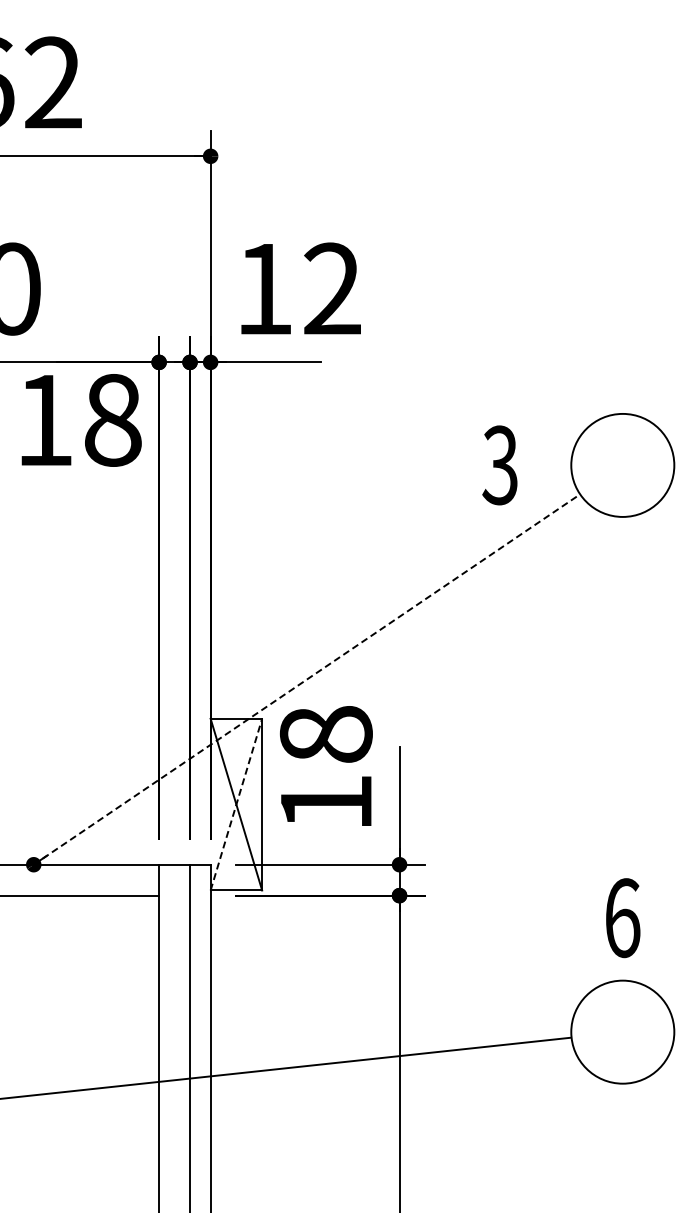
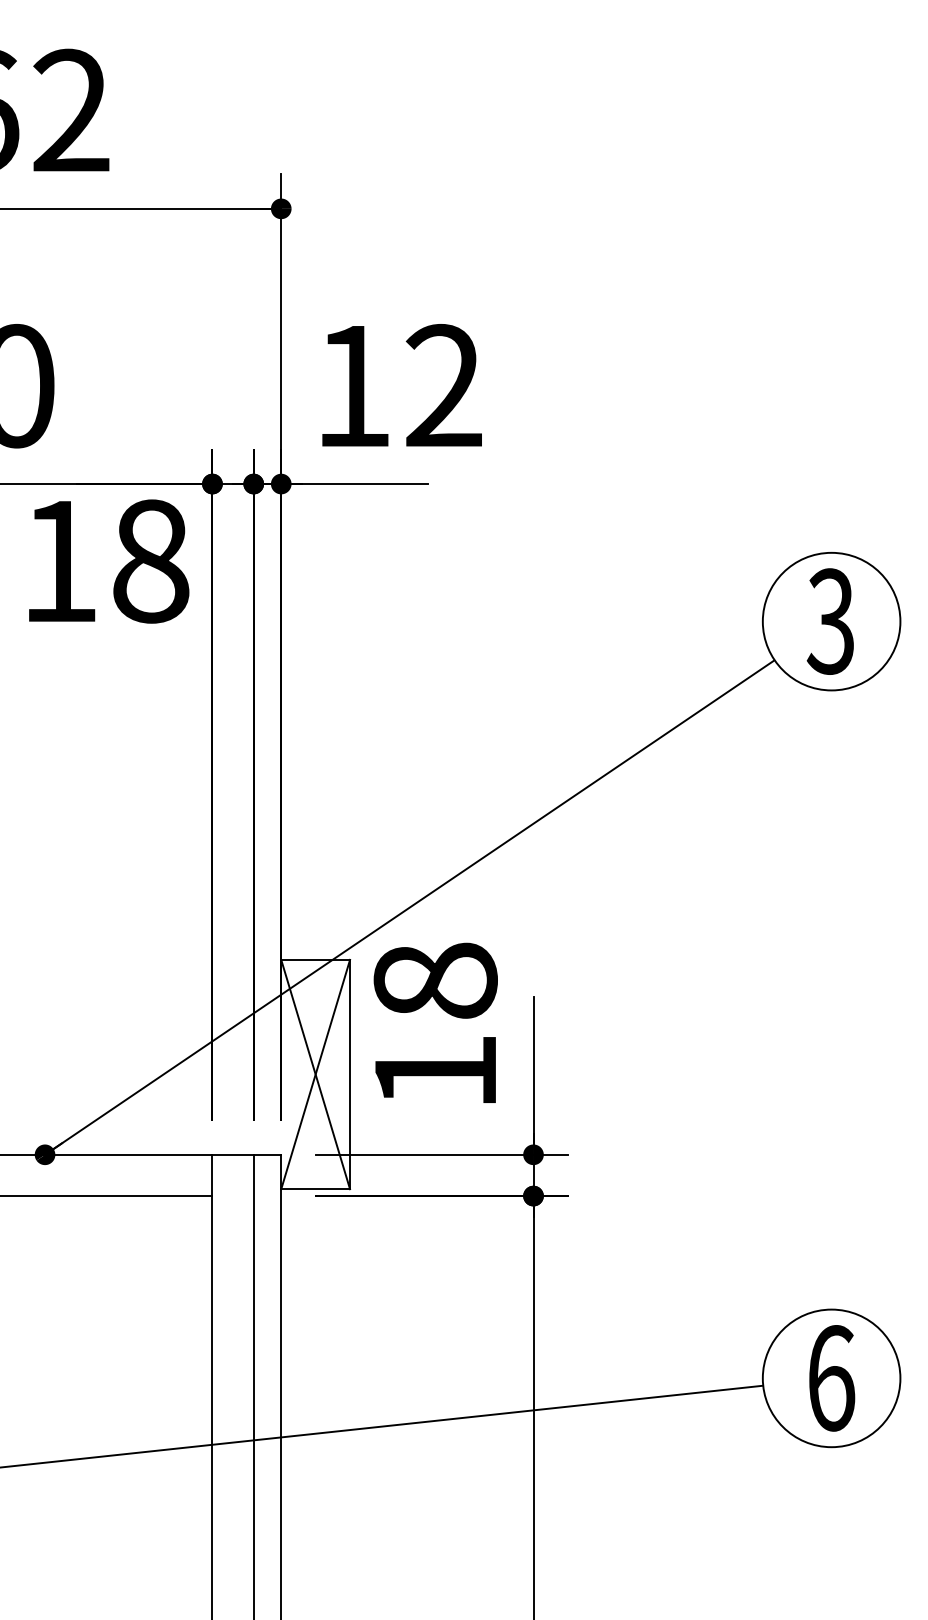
text: (499, 465) -> (829, 621), moved
line: (307, 679) -> (410, 907), dashed -> solid
line: (236, 804) -> (315, 1074), dashed -> solid
text: (623, 918) -> (832, 1378), moved

